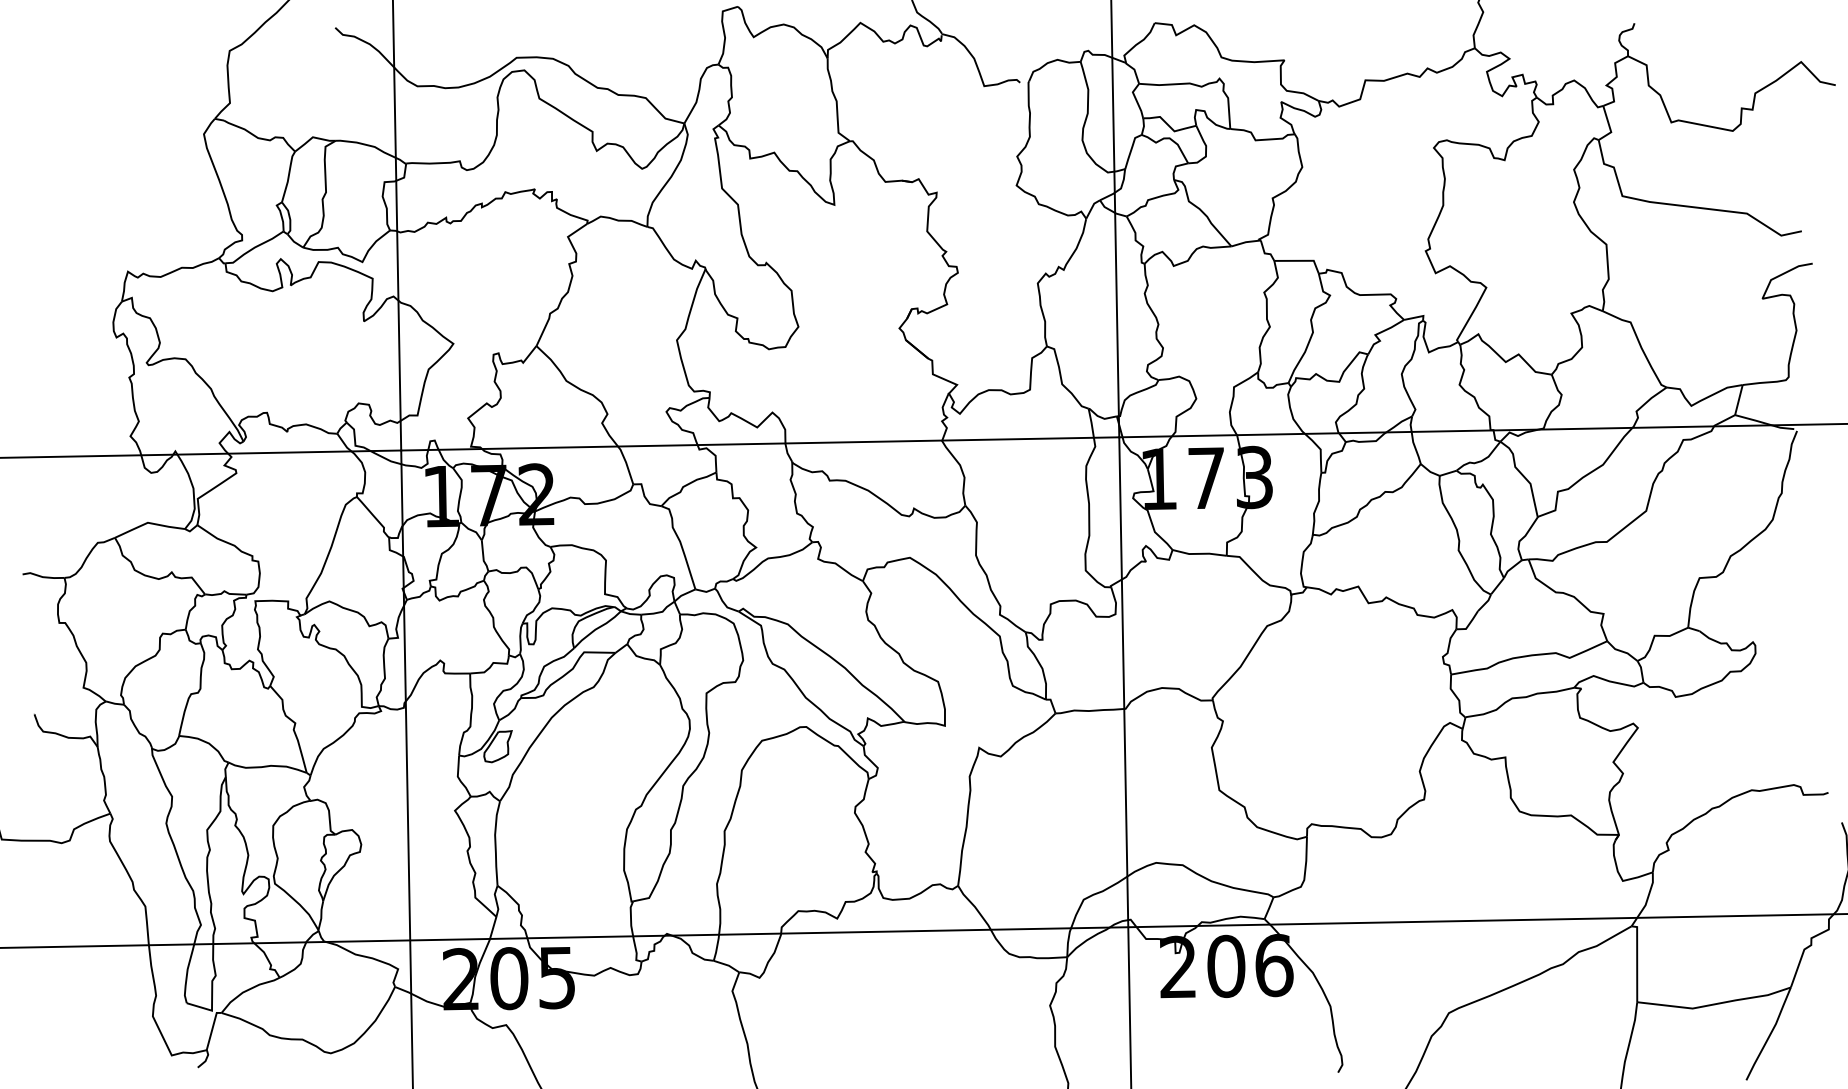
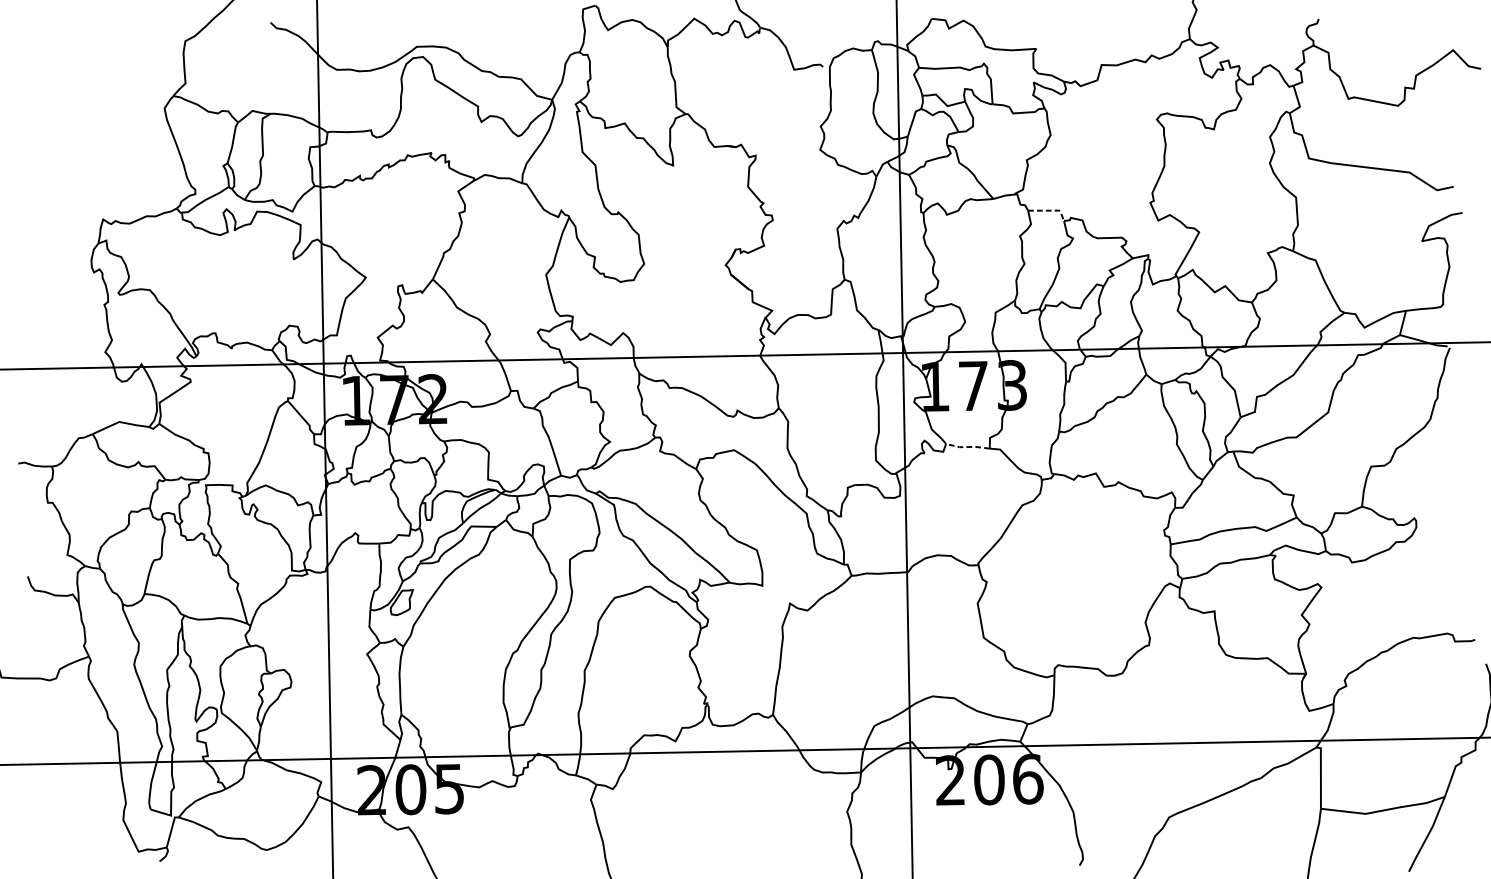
line: (1301, 260) -> (1050, 210), solid -> dashed
line: (1198, 553) -> (966, 446), solid -> dashed

